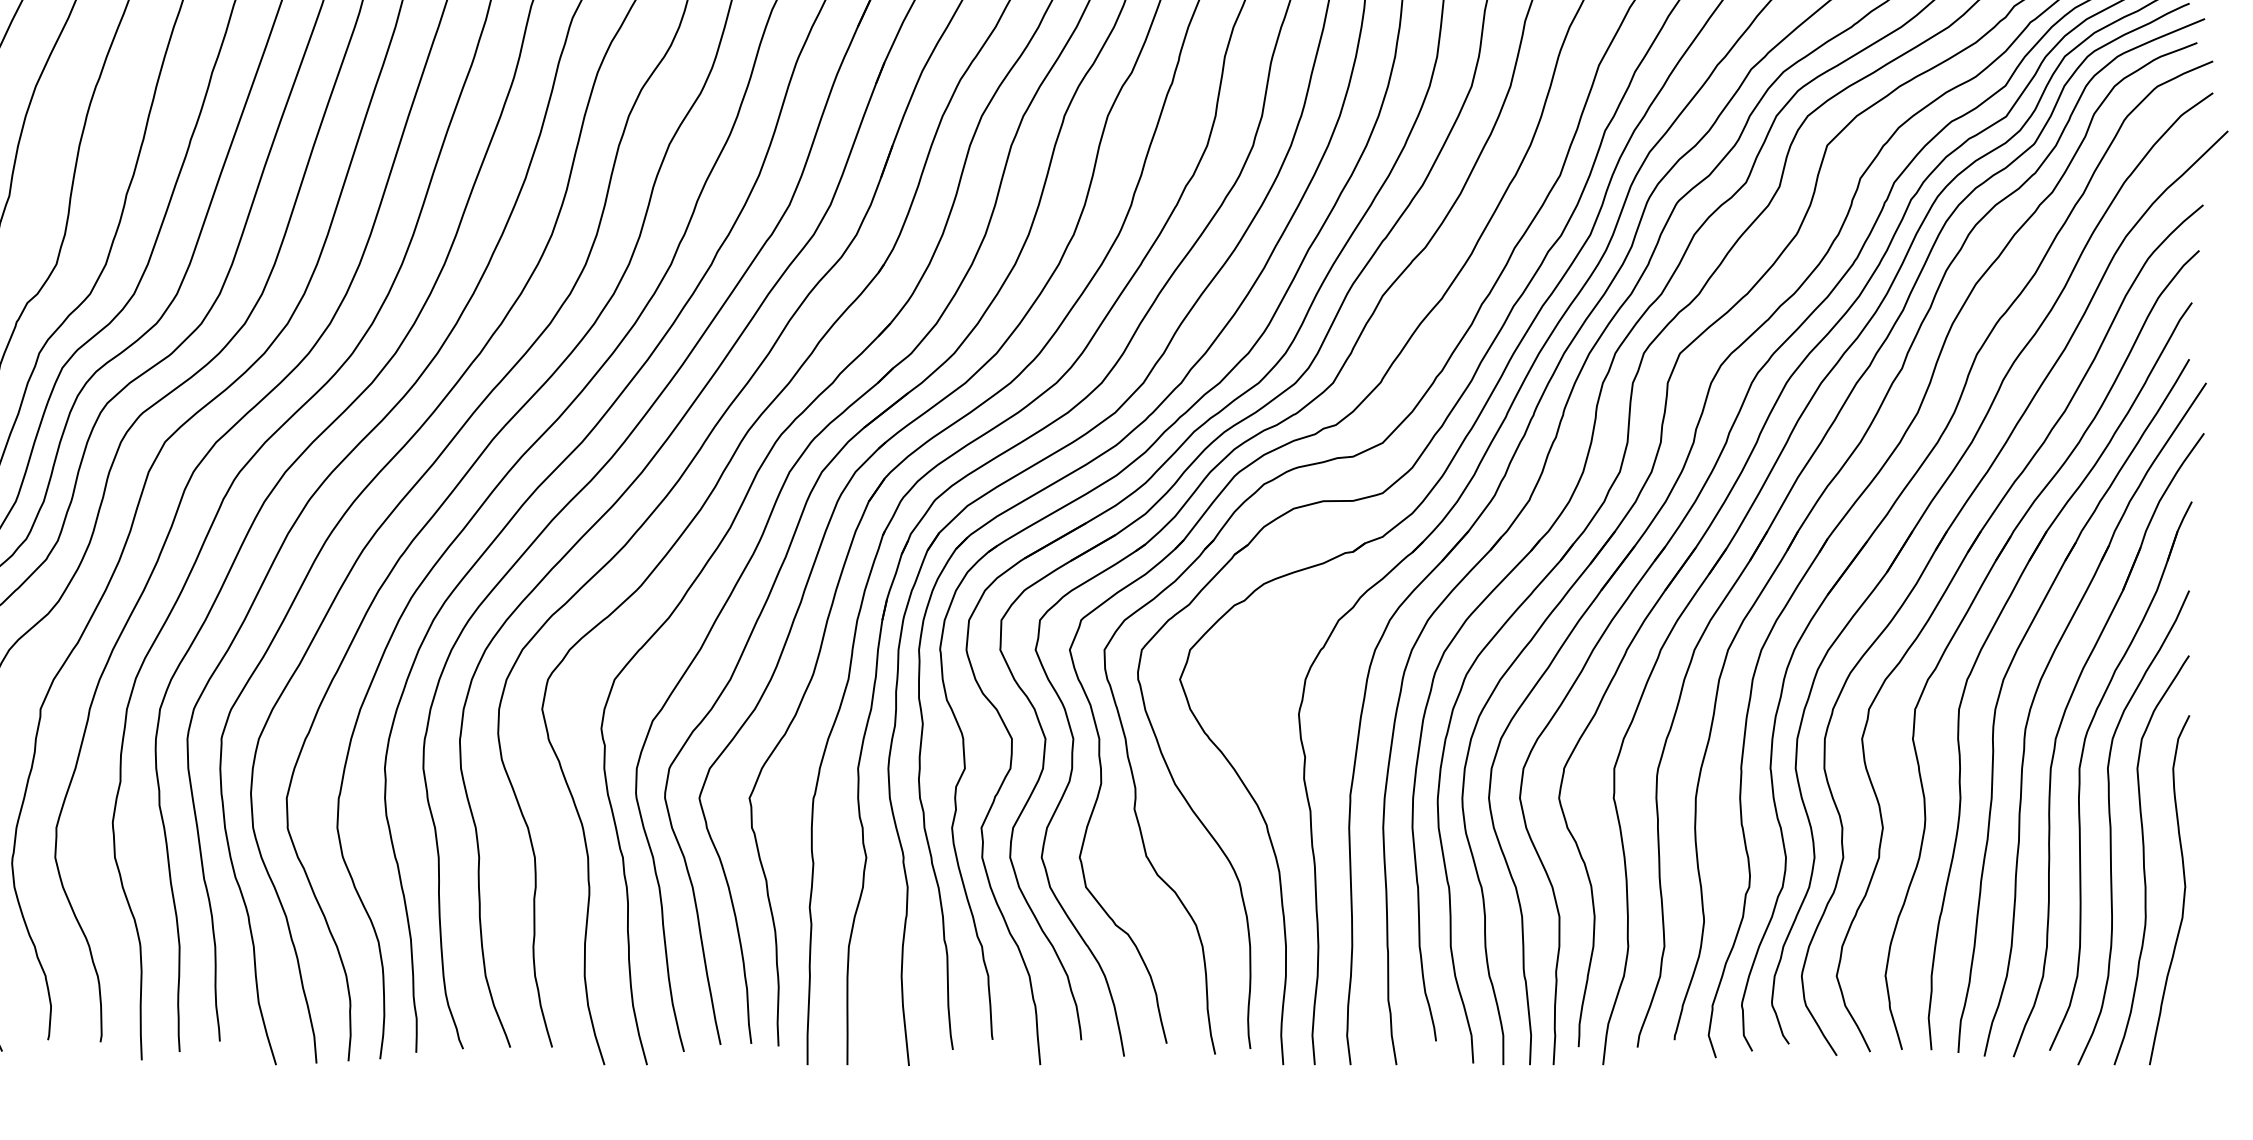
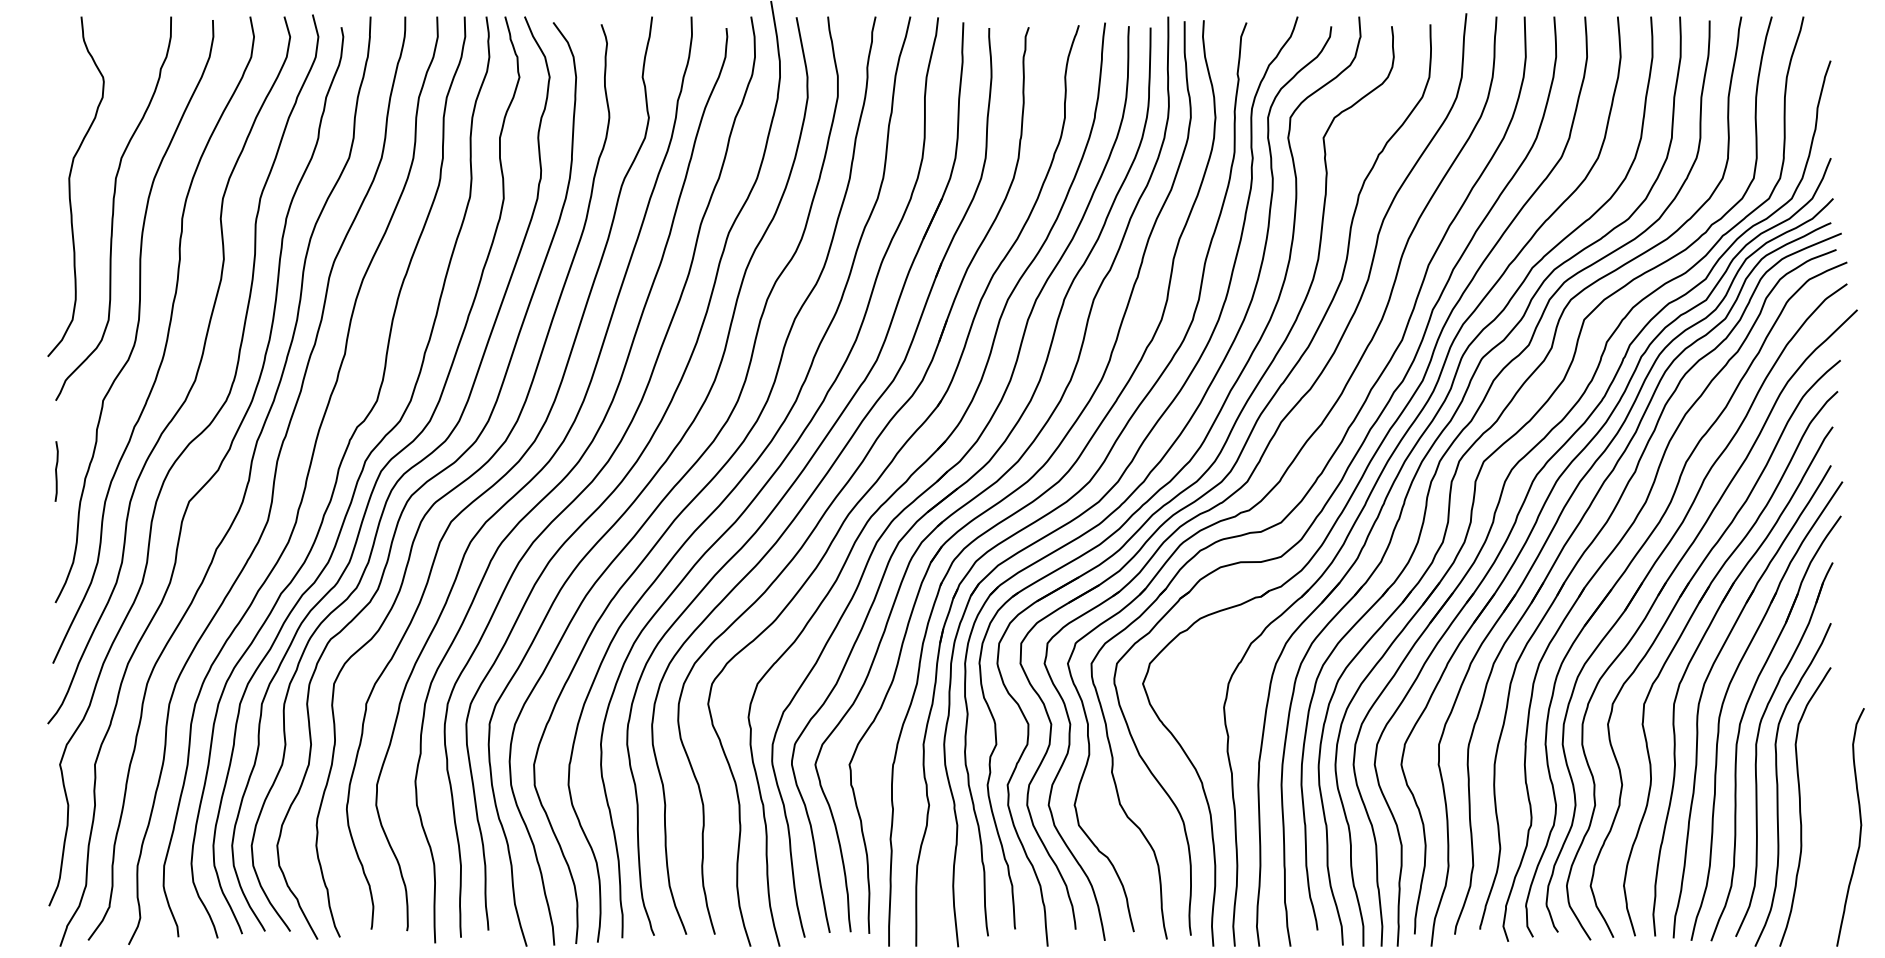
curve: (2182, 894) -> (1859, 830), moved

